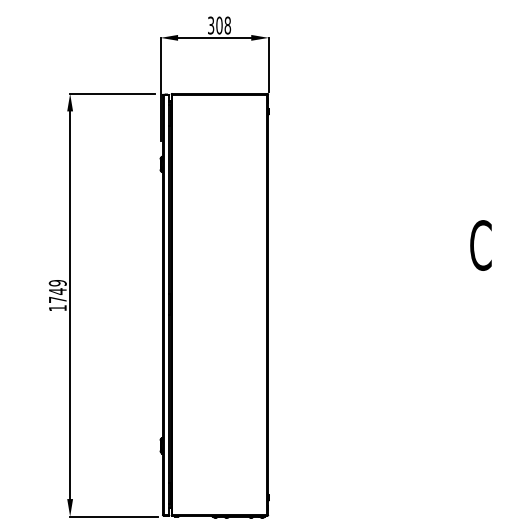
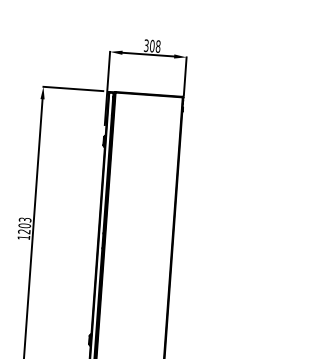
text: (57, 291) -> (24, 225), 1749 -> 1203

